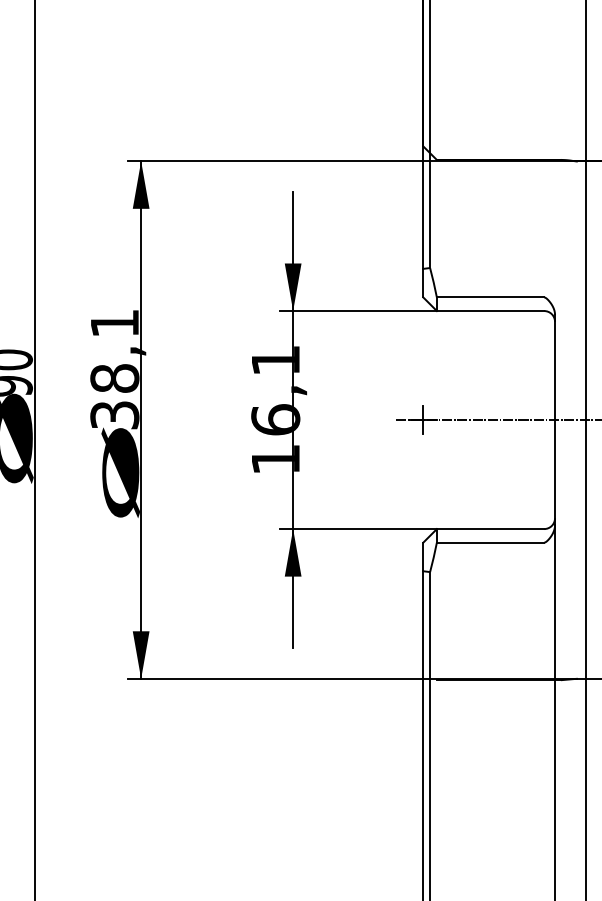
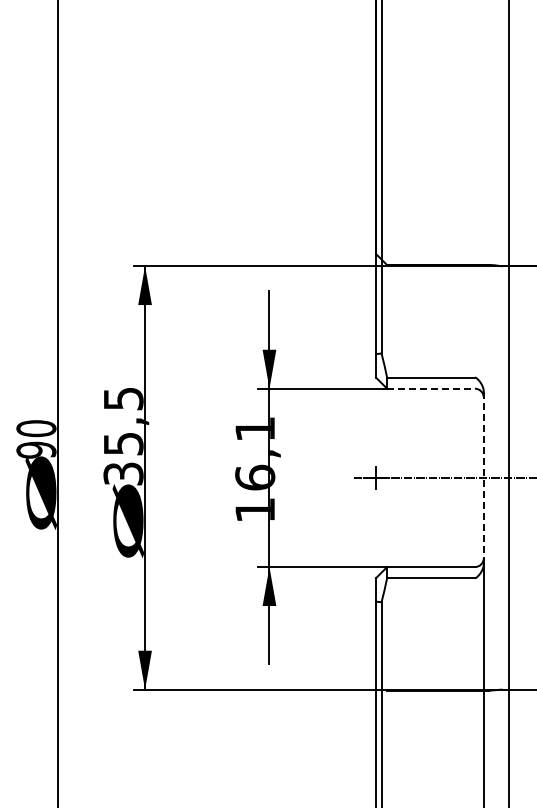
line: (489, 310) -> (430, 388), solid -> dashed
text: (114, 351) -> (123, 421), 38,1 -> 35,5
line: (554, 419) -> (483, 477), solid -> dashed

